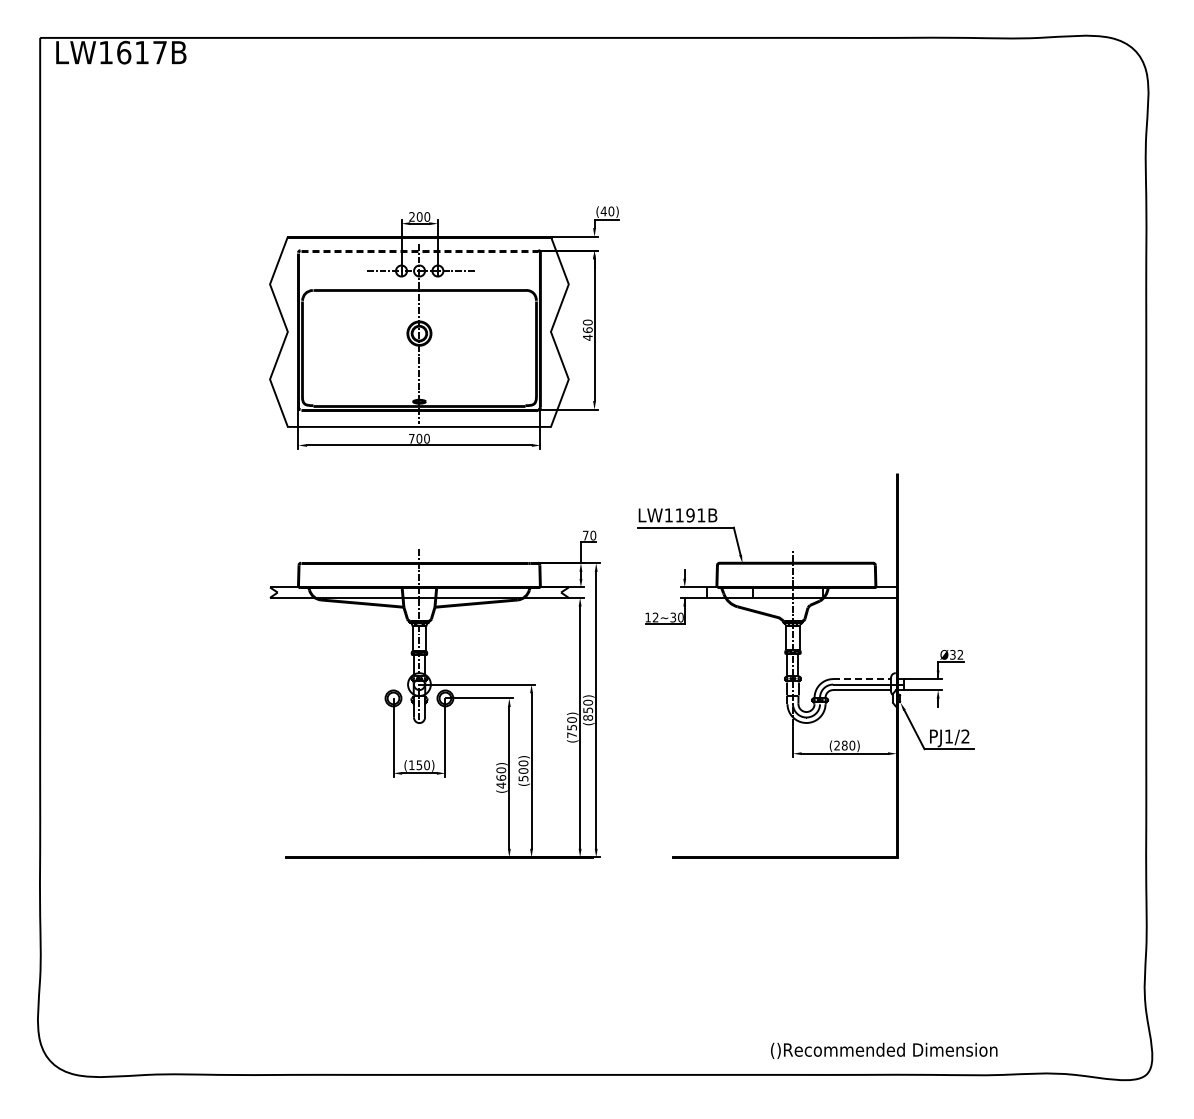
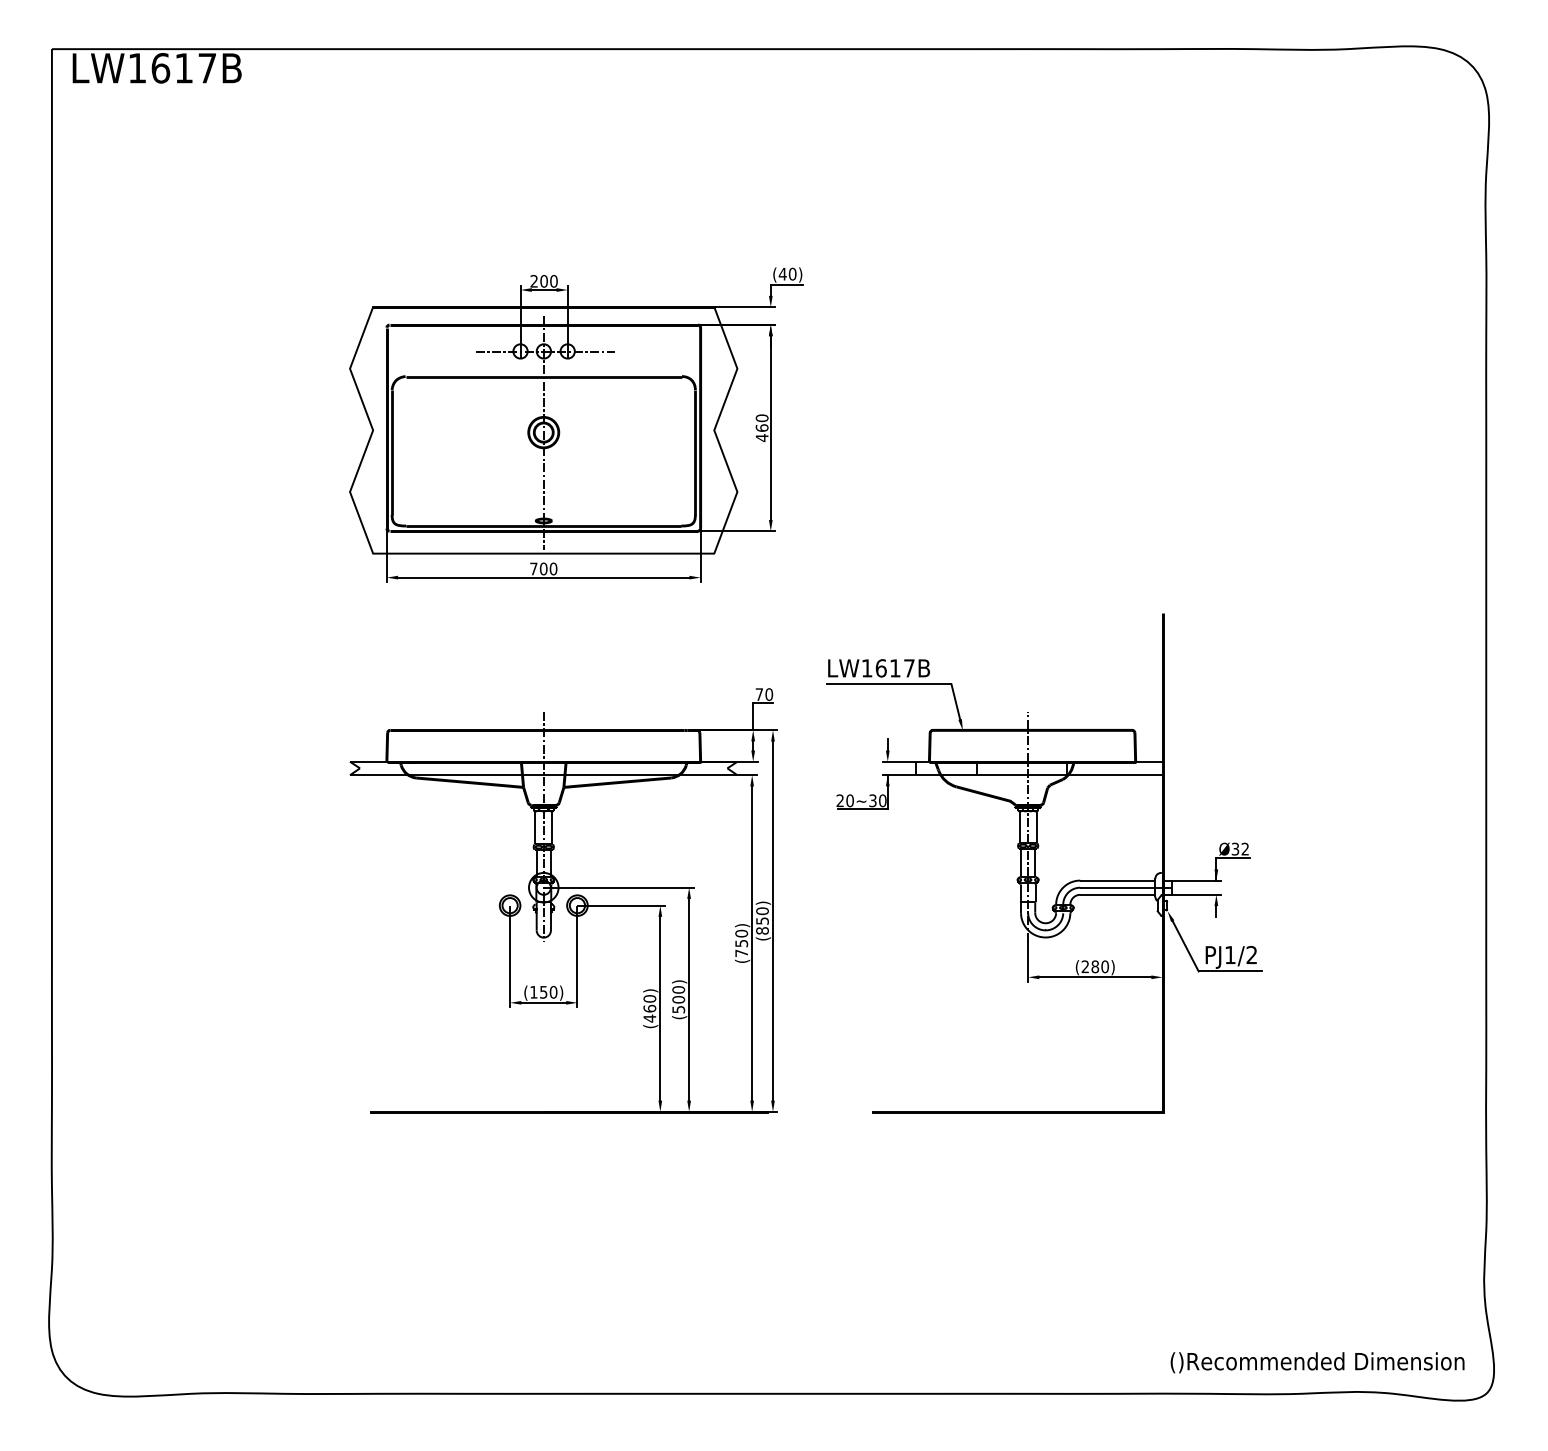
line: (419, 250) -> (543, 324), dashed -> solid
text: (690, 515) -> (895, 668), LW1191B -> LW1617B
text: (651, 617) -> (844, 800), 12~30 -> 20~30
line: (862, 679) -> (1118, 881), dashed -> solid
text: (884, 1050) -> (1317, 1362), moved

